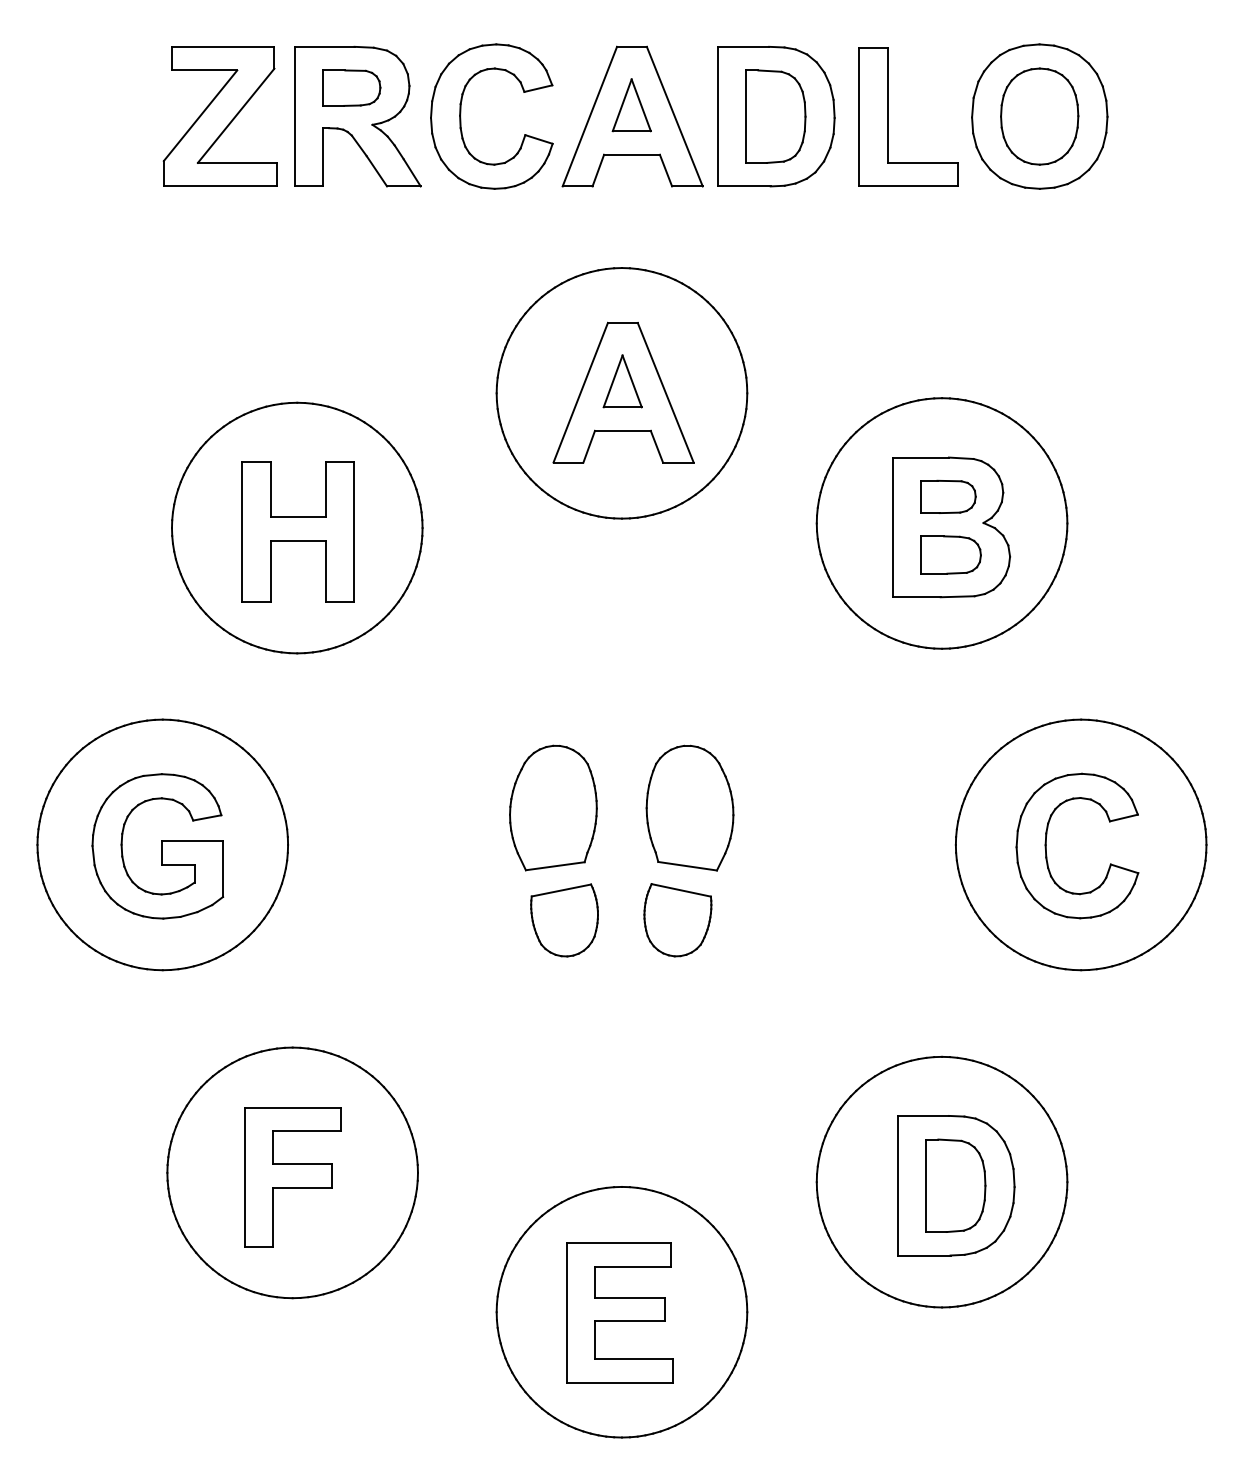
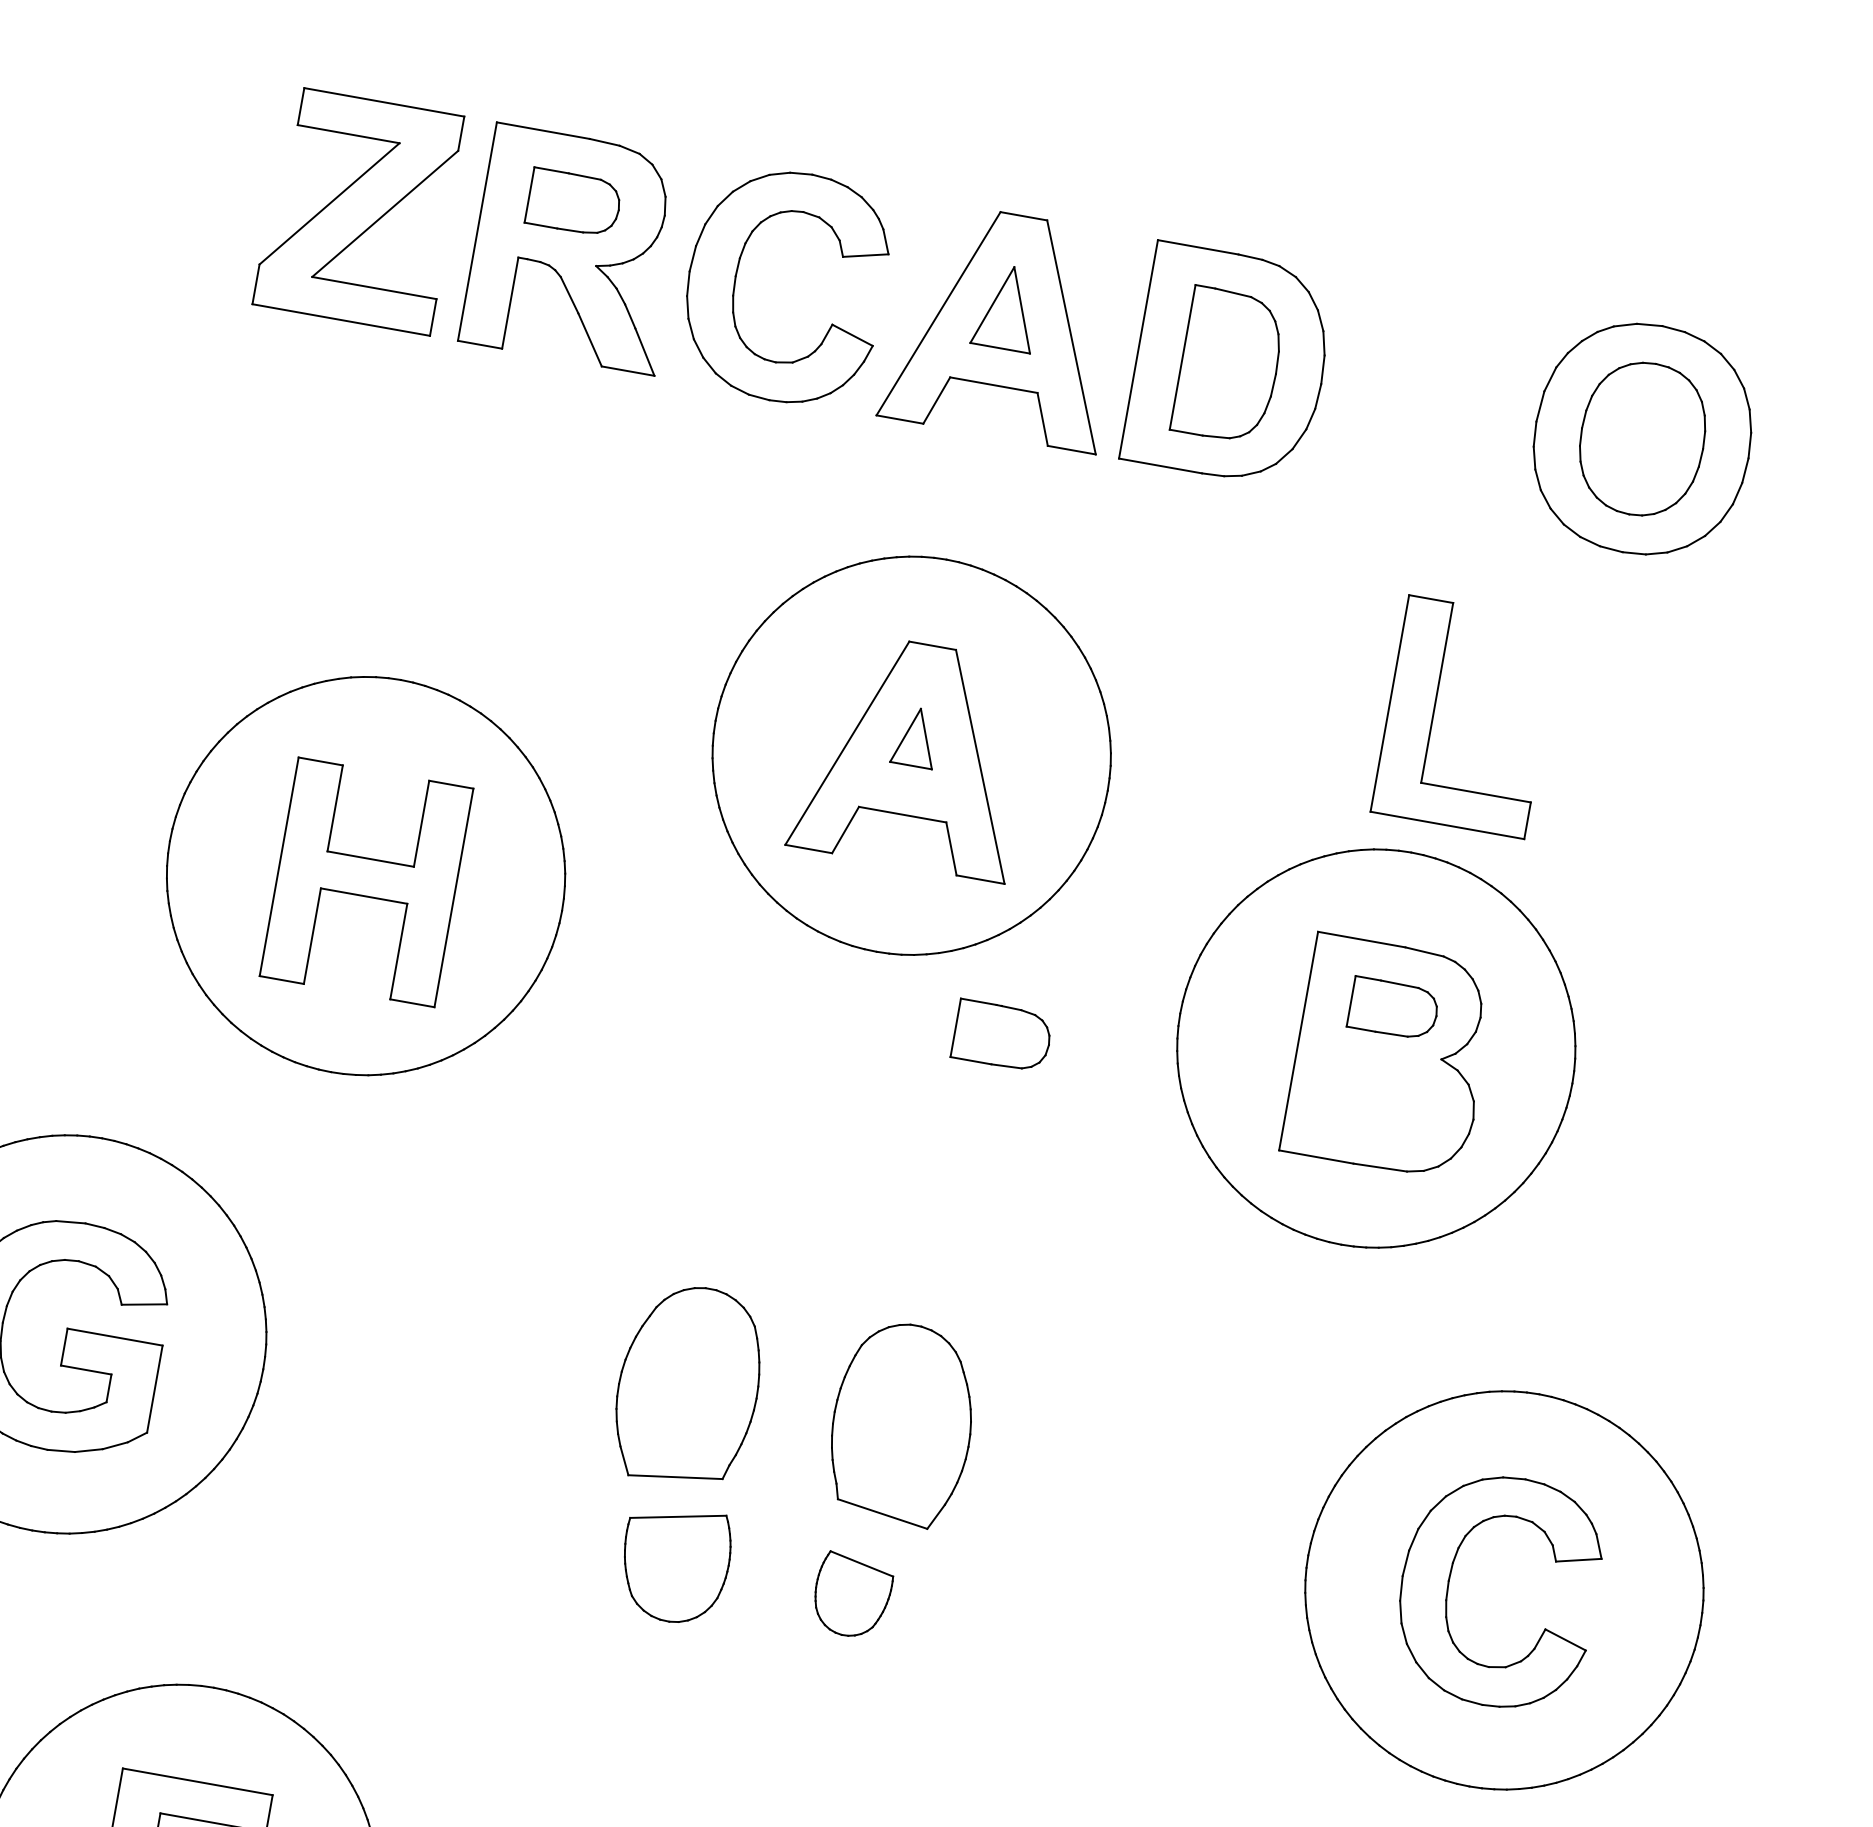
part: (888, 116) -> (1435, 710), moved
part: (622, 381) -> (915, 737), size x0.7
part: (950, 554) -> (1001, 1035), moved
part: (677, 920) -> (851, 1596), size x0.7

